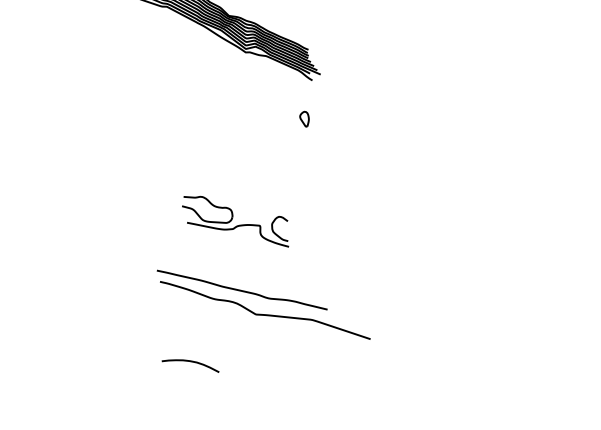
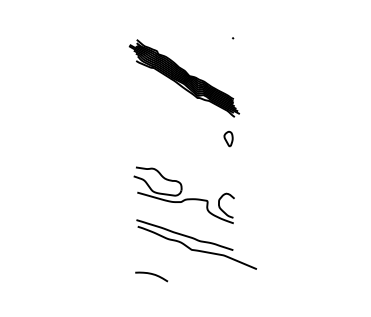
part: (304, 119) -> (228, 139), size x1.67
part: (234, 222) -> (183, 195), size x1.67

